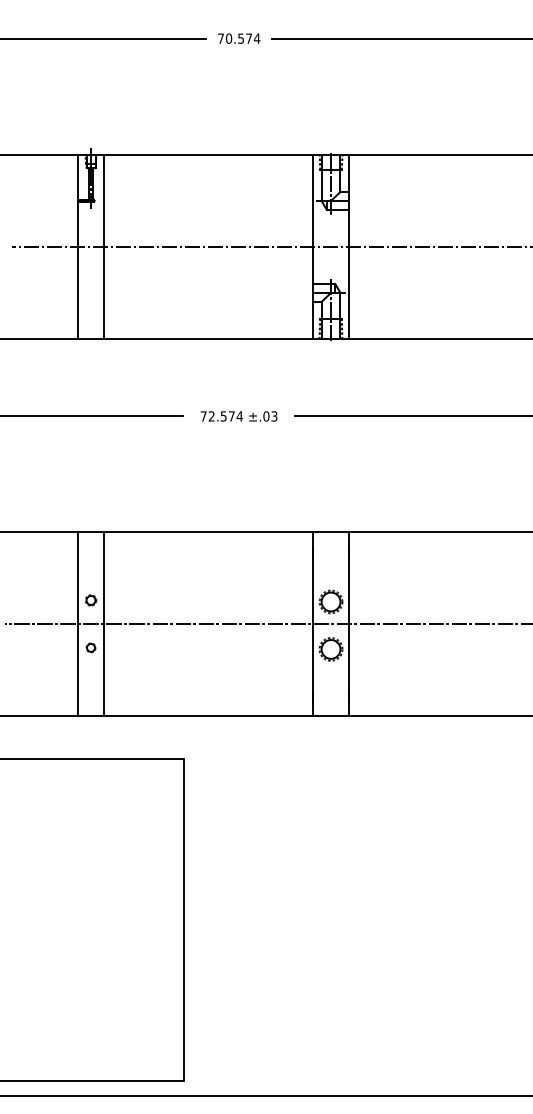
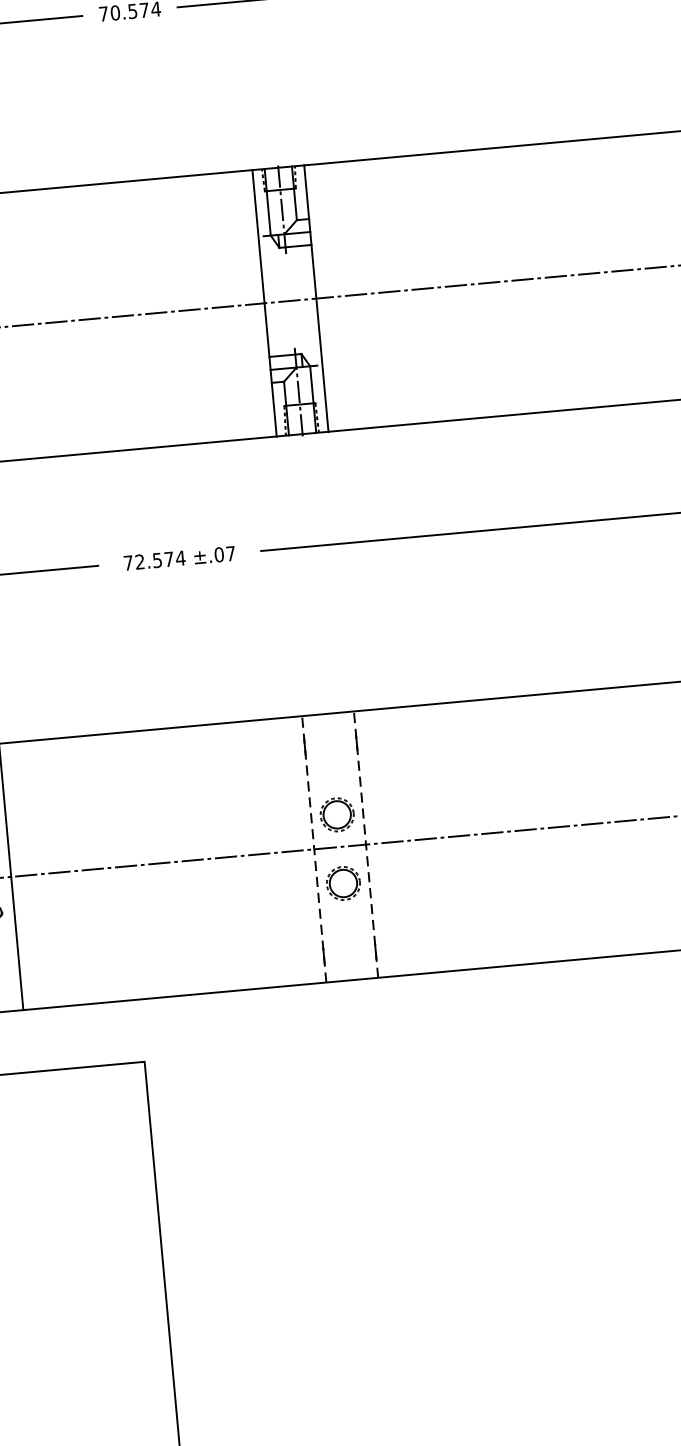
text: (274, 416) -> (230, 553), ±.03 -> ±.07
line: (313, 623) -> (314, 848), solid -> dashed
line: (348, 623) -> (365, 843), solid -> dashed

